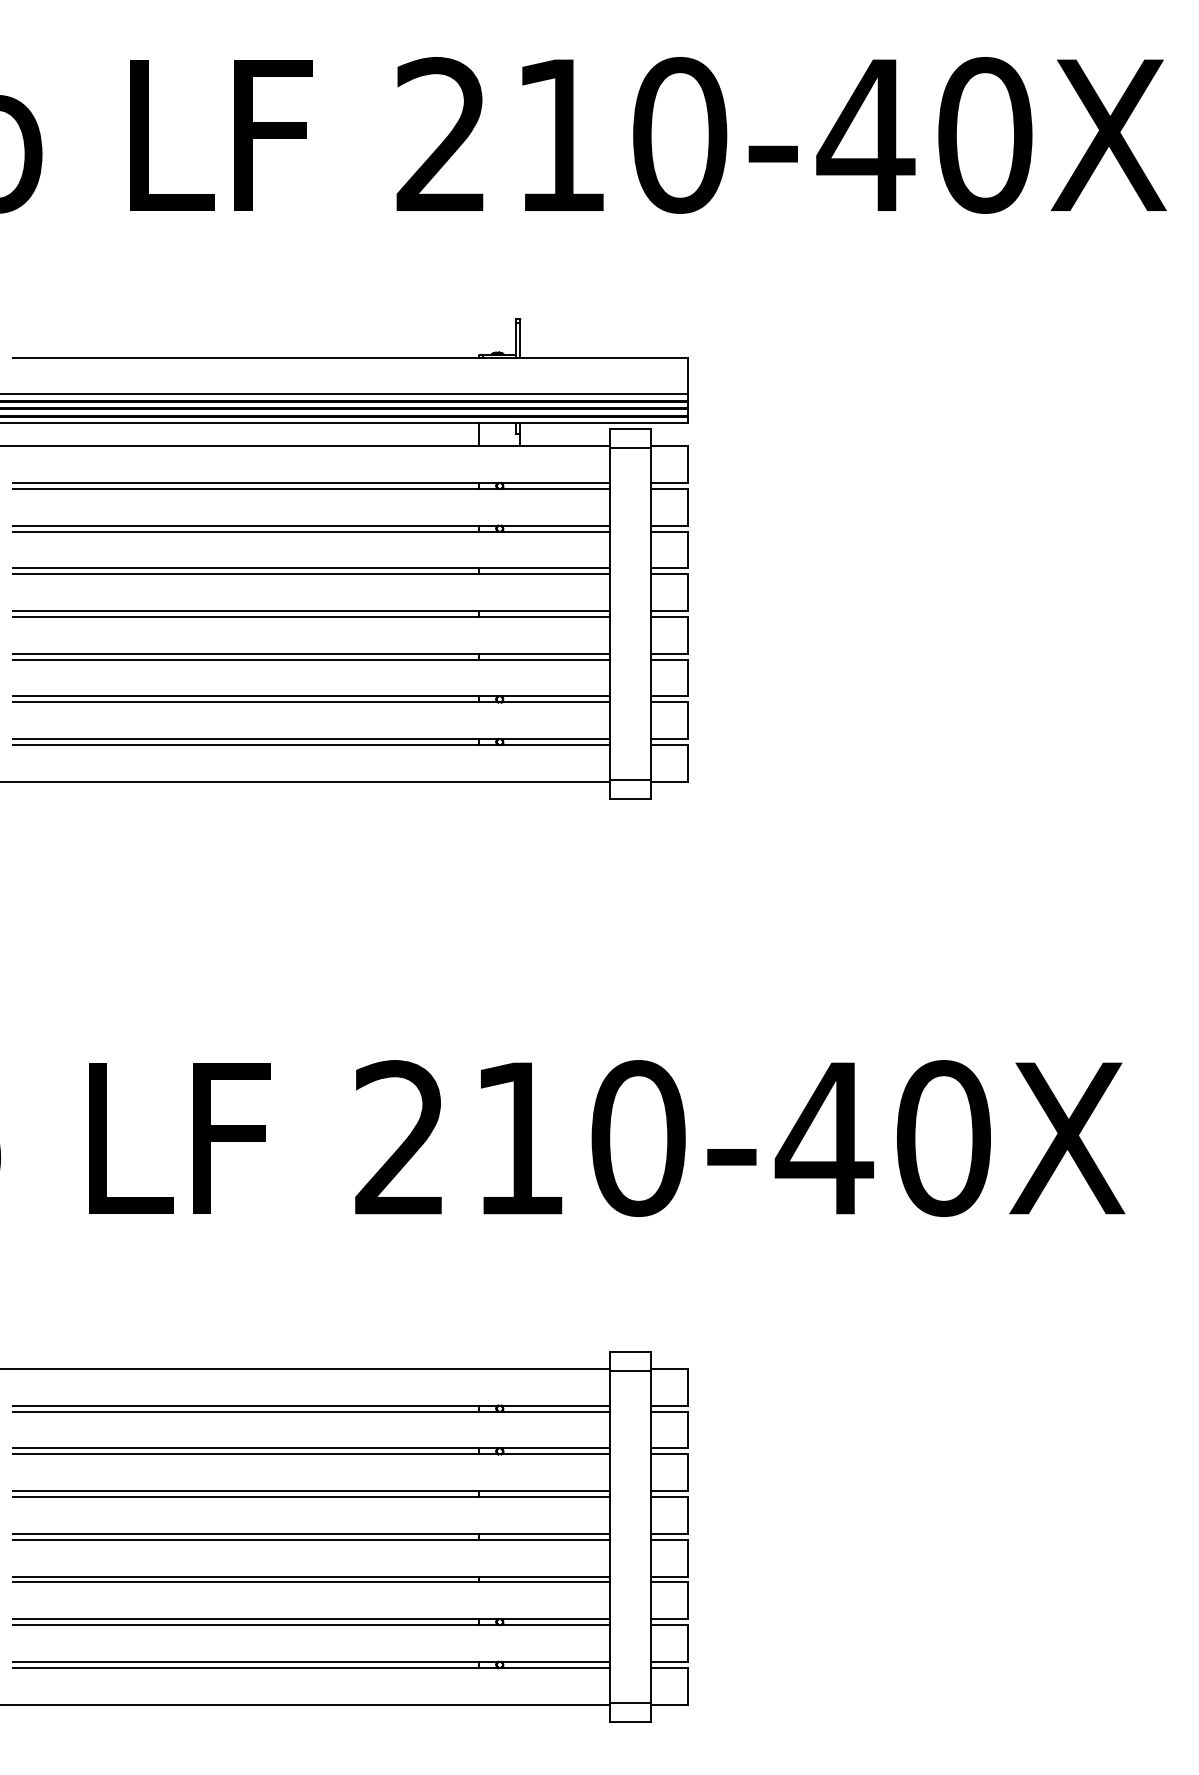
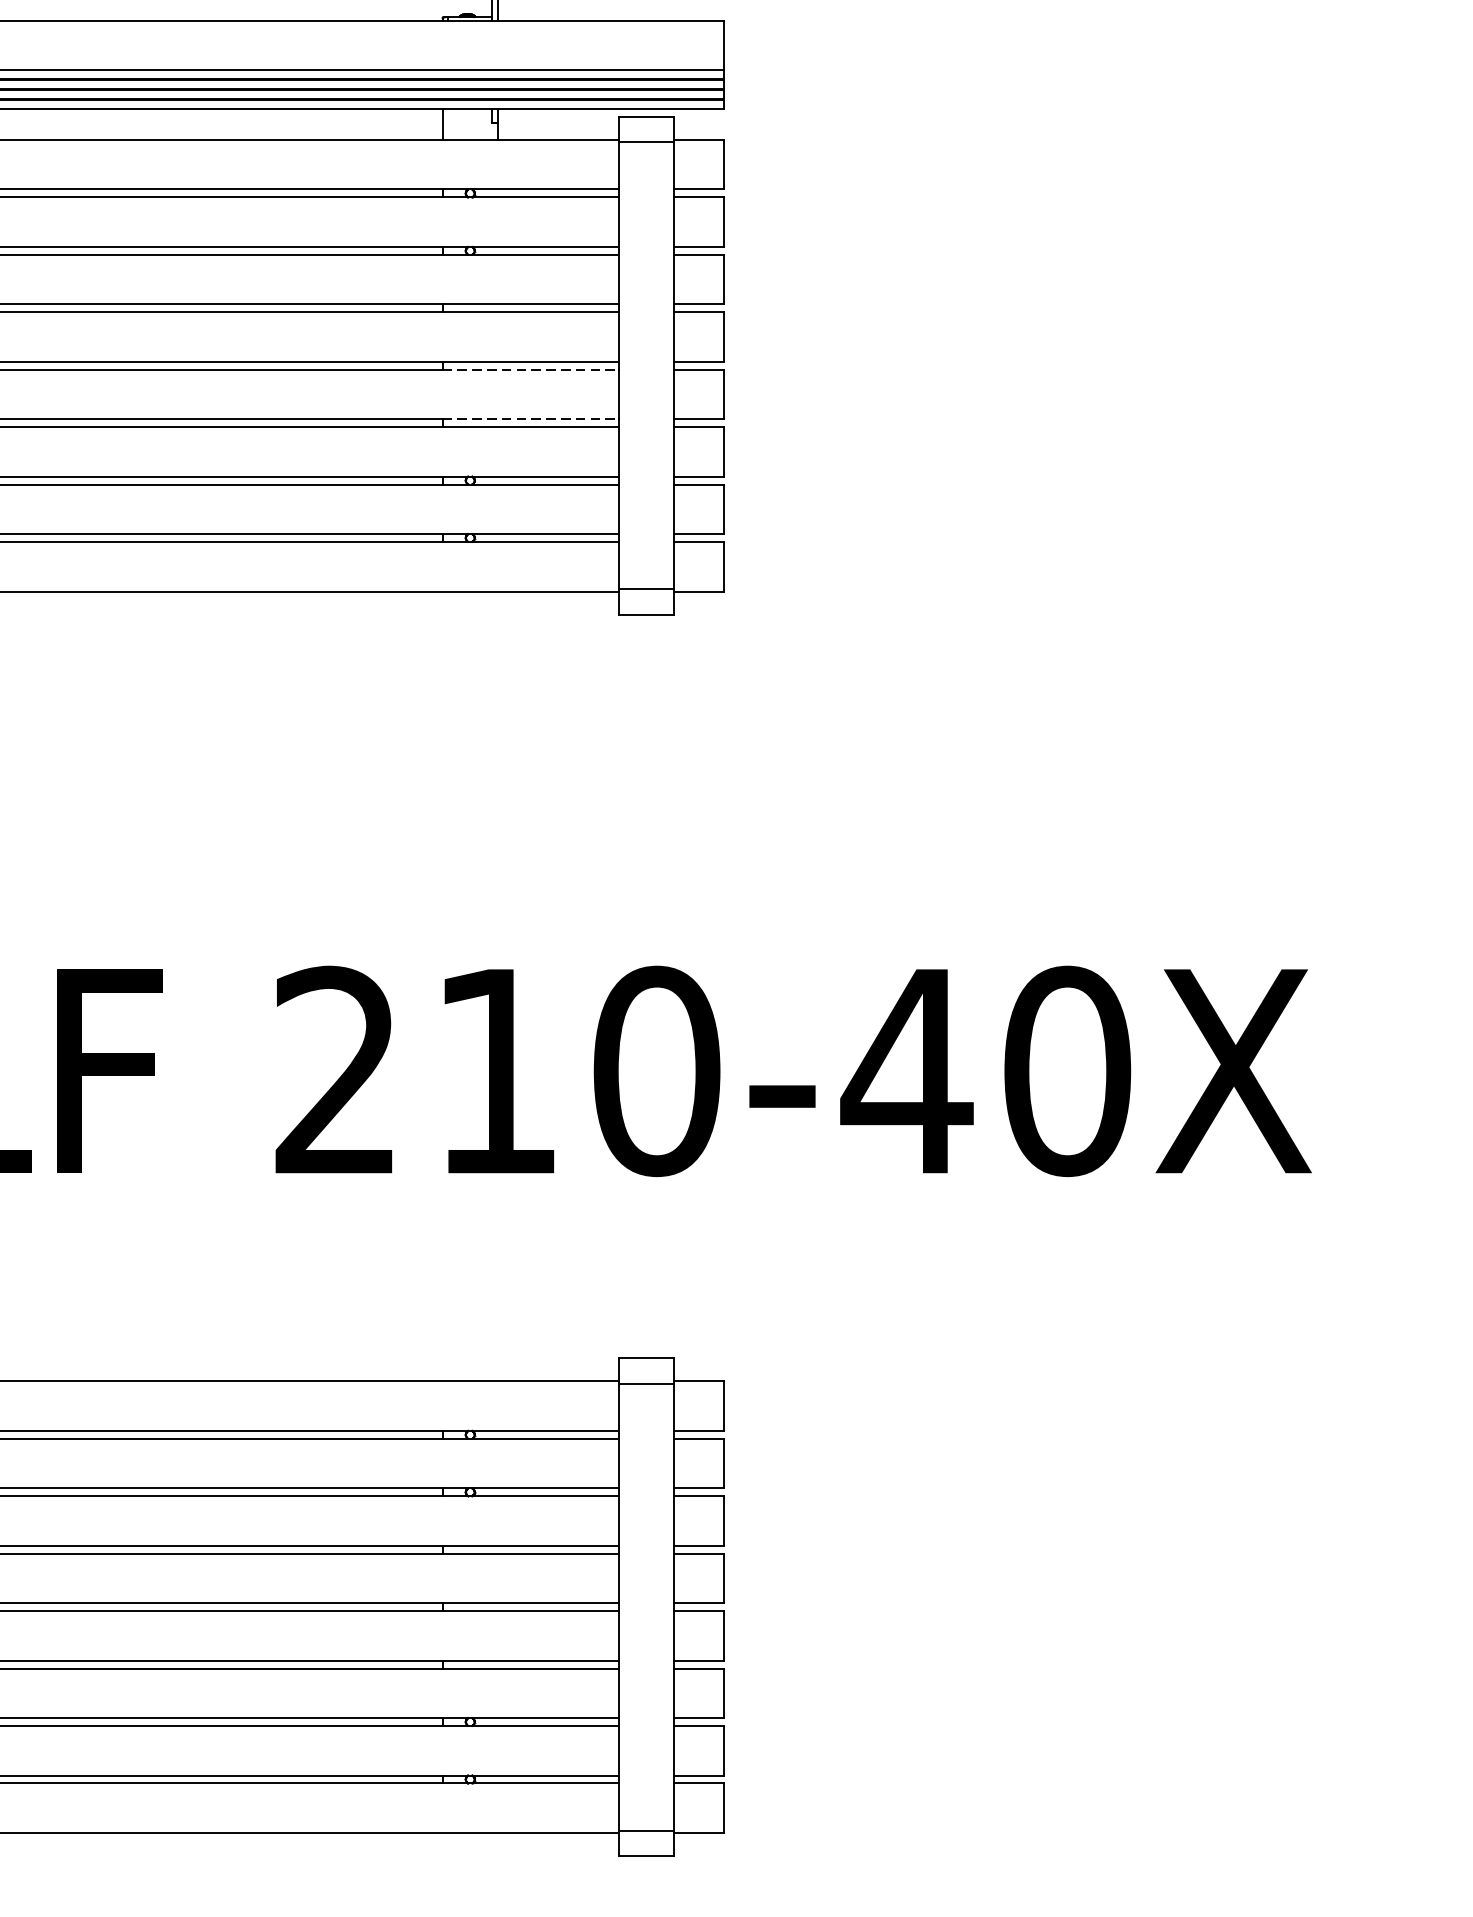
line: (545, 616) -> (531, 369), solid -> dashed
line: (545, 653) -> (531, 418), solid -> dashed

